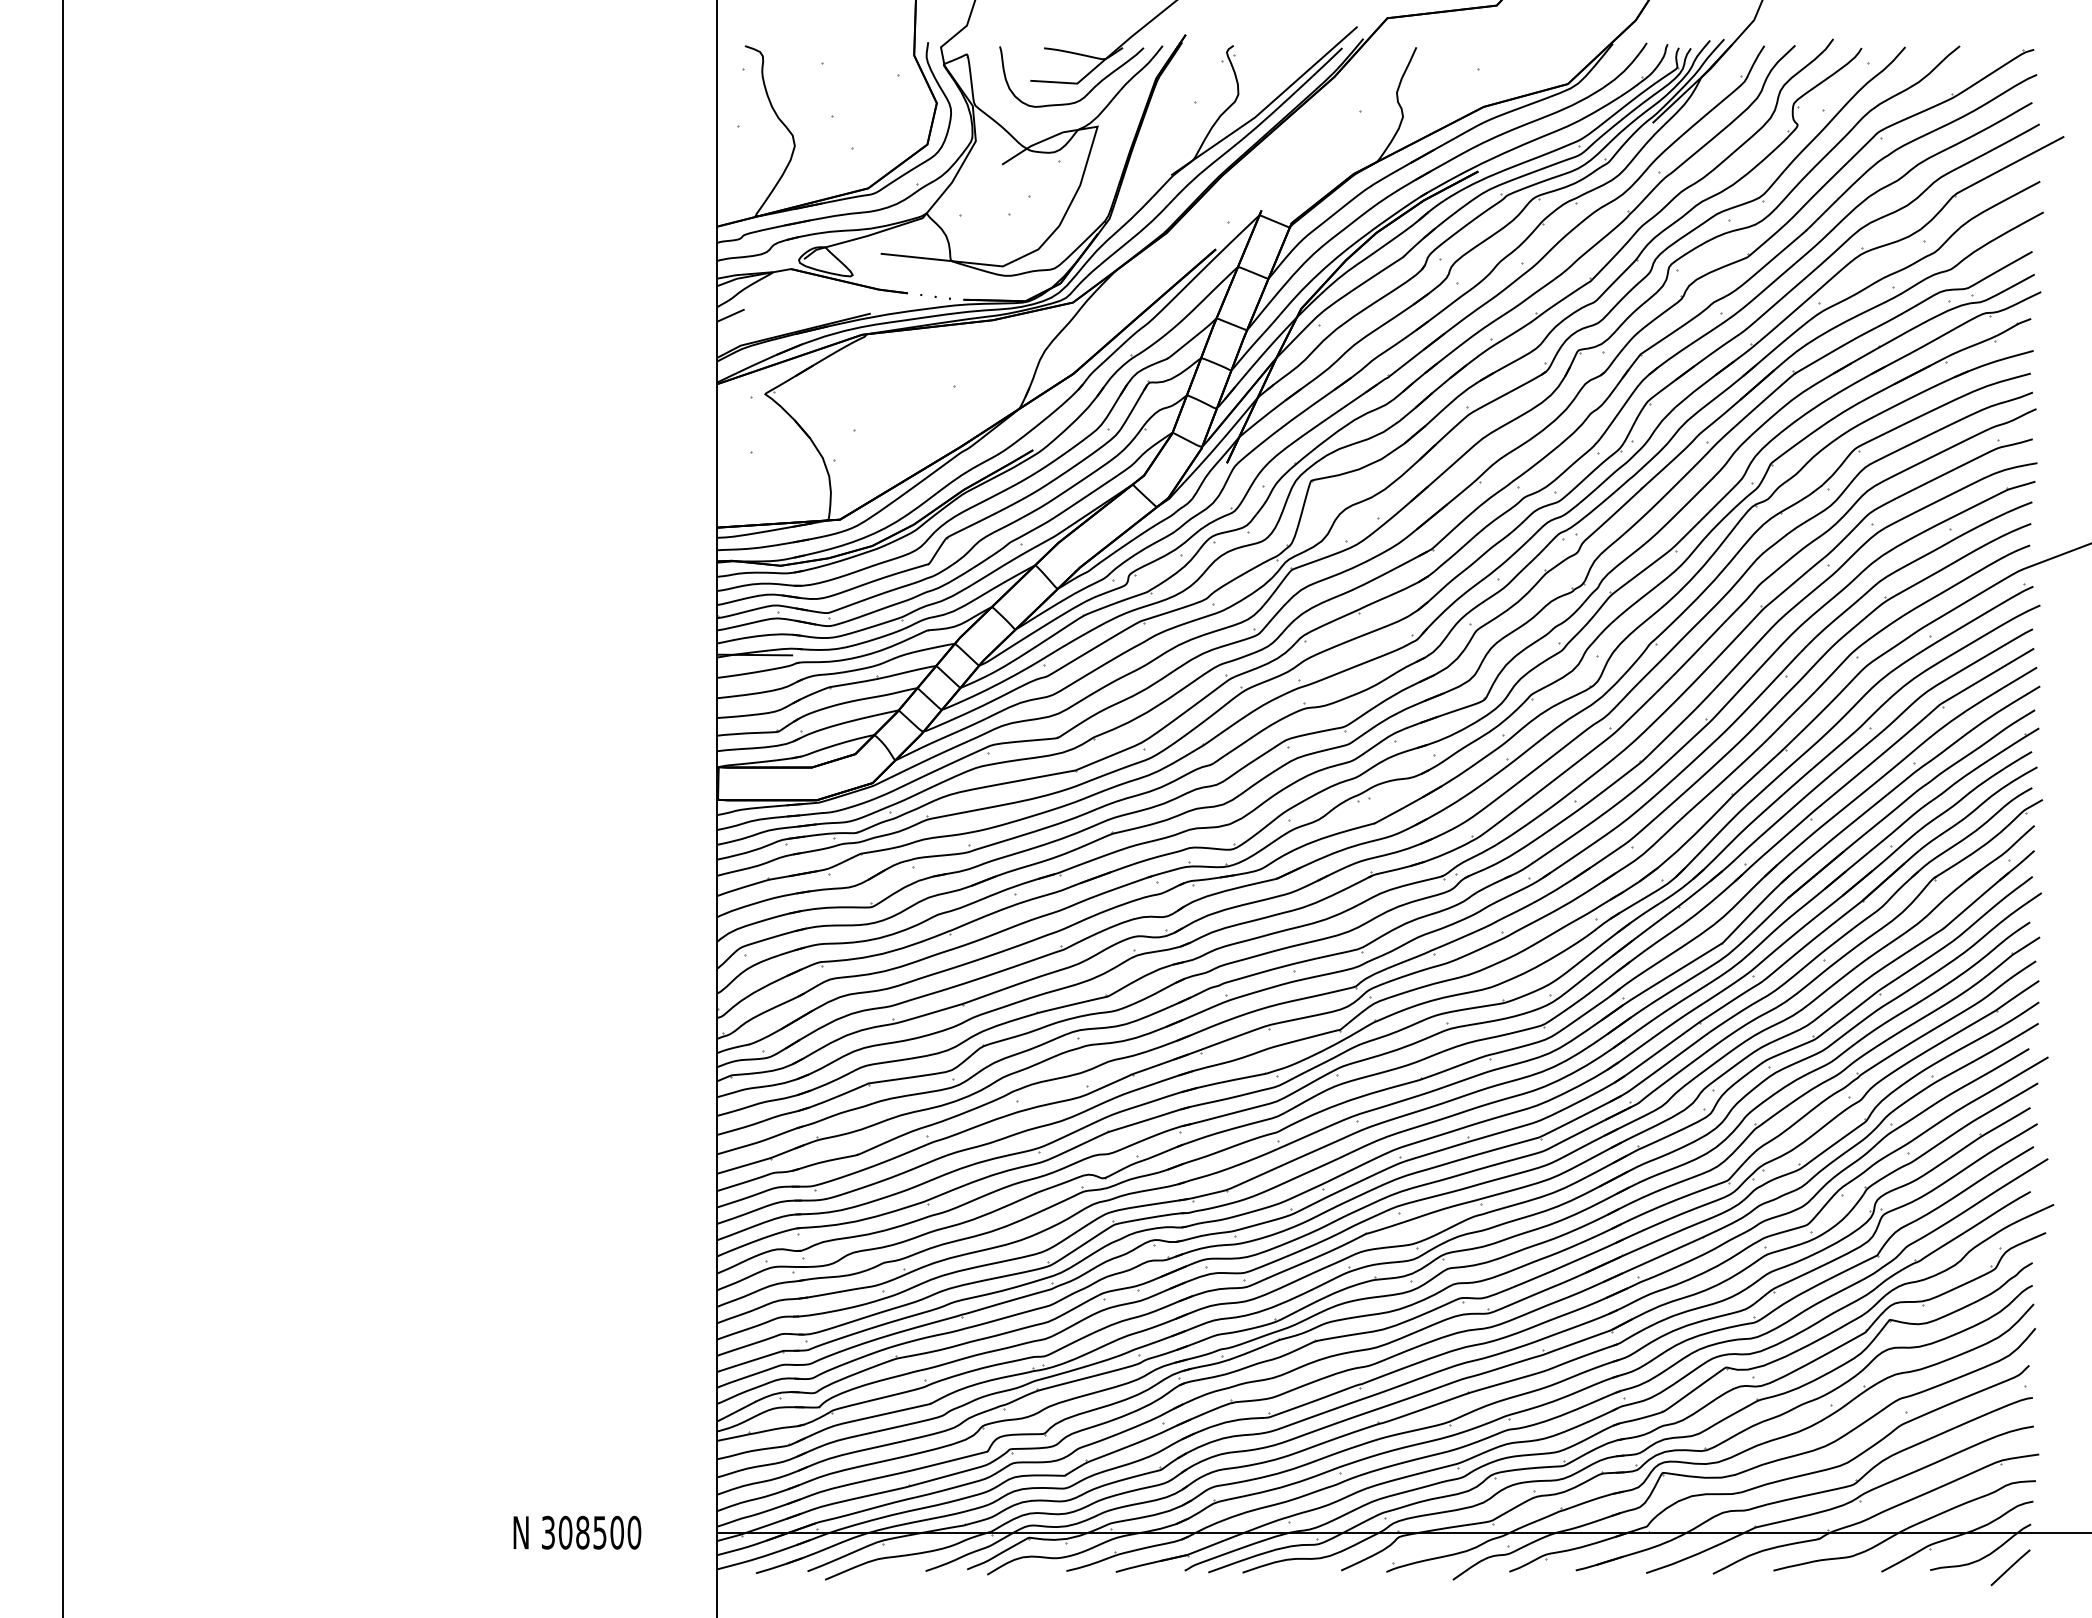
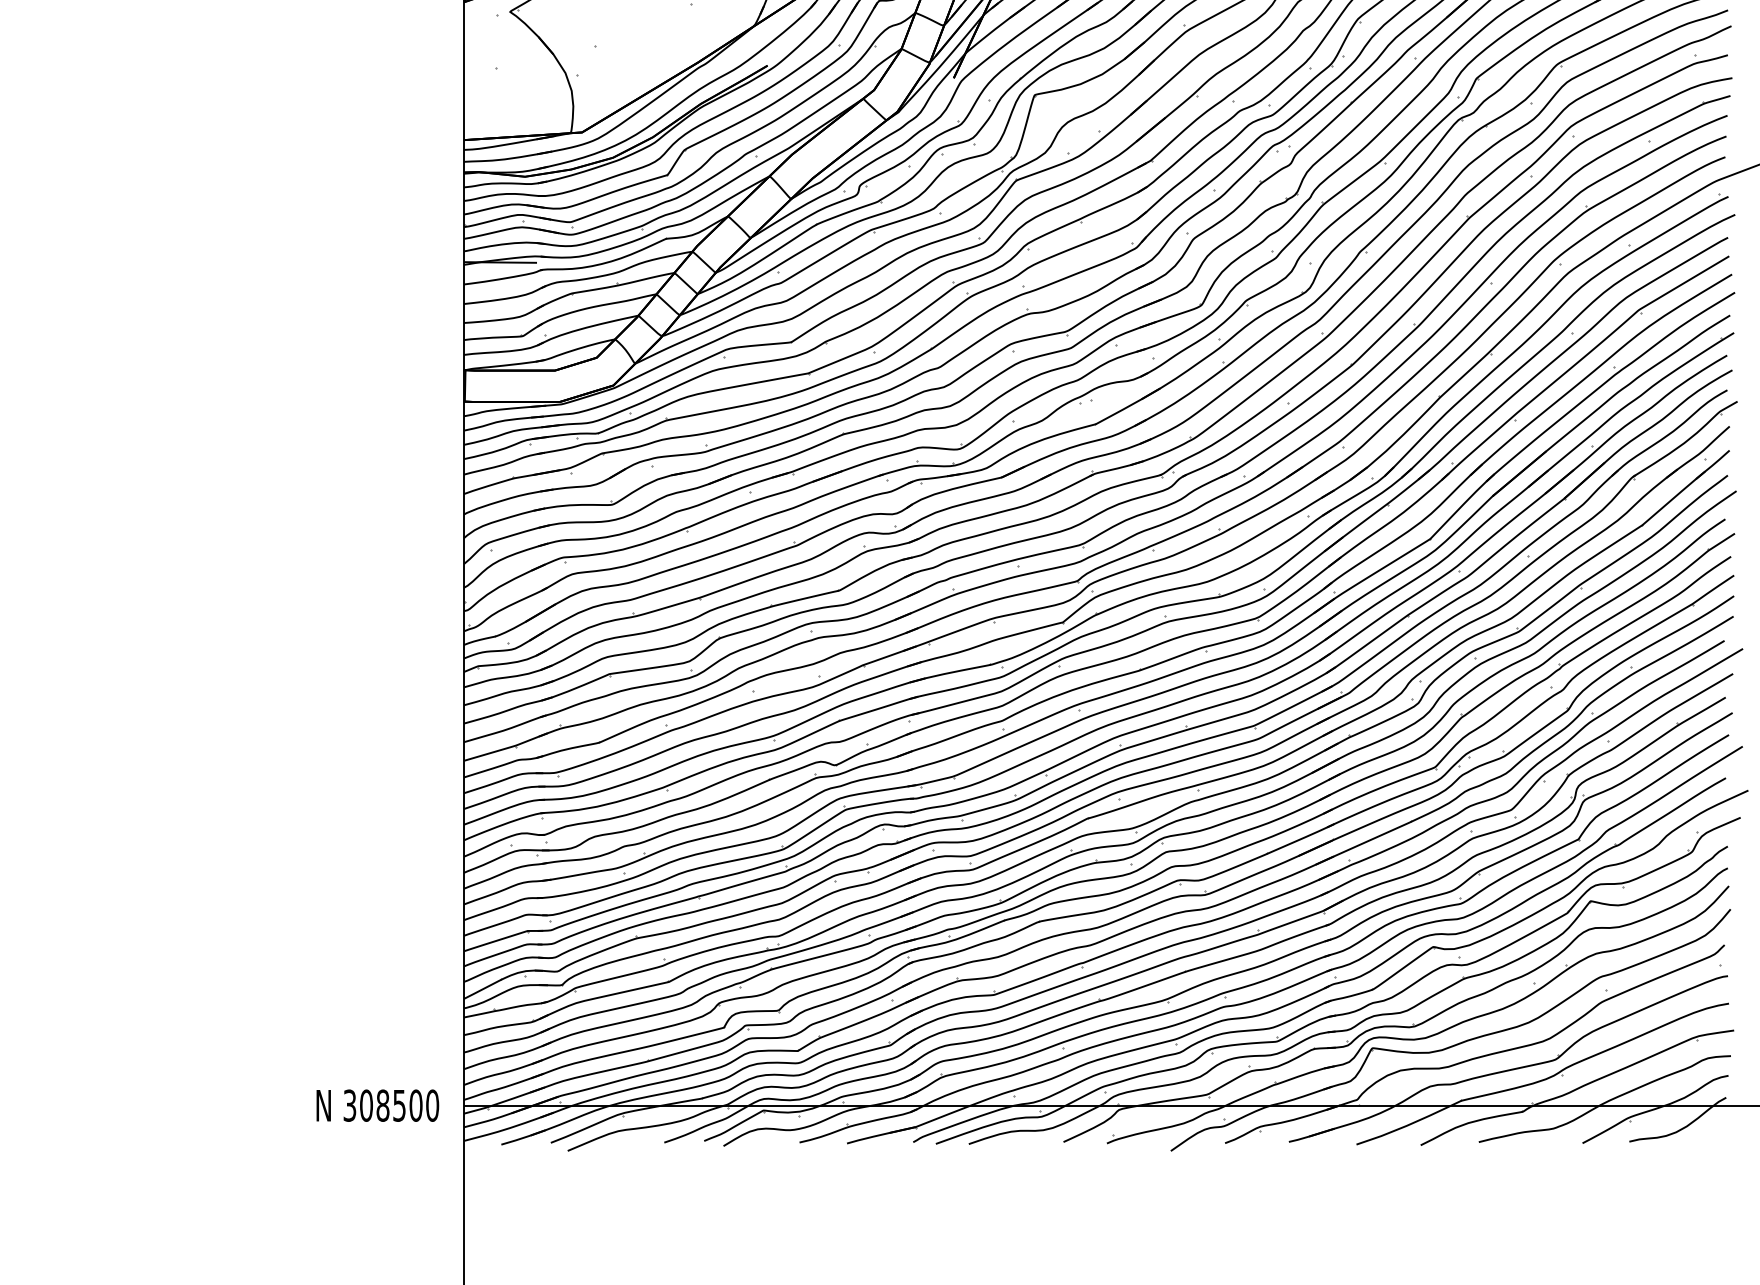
text: (577, 1532) -> (377, 1105), moved
line: (2010, 1567) -> (1706, 1139), removed

